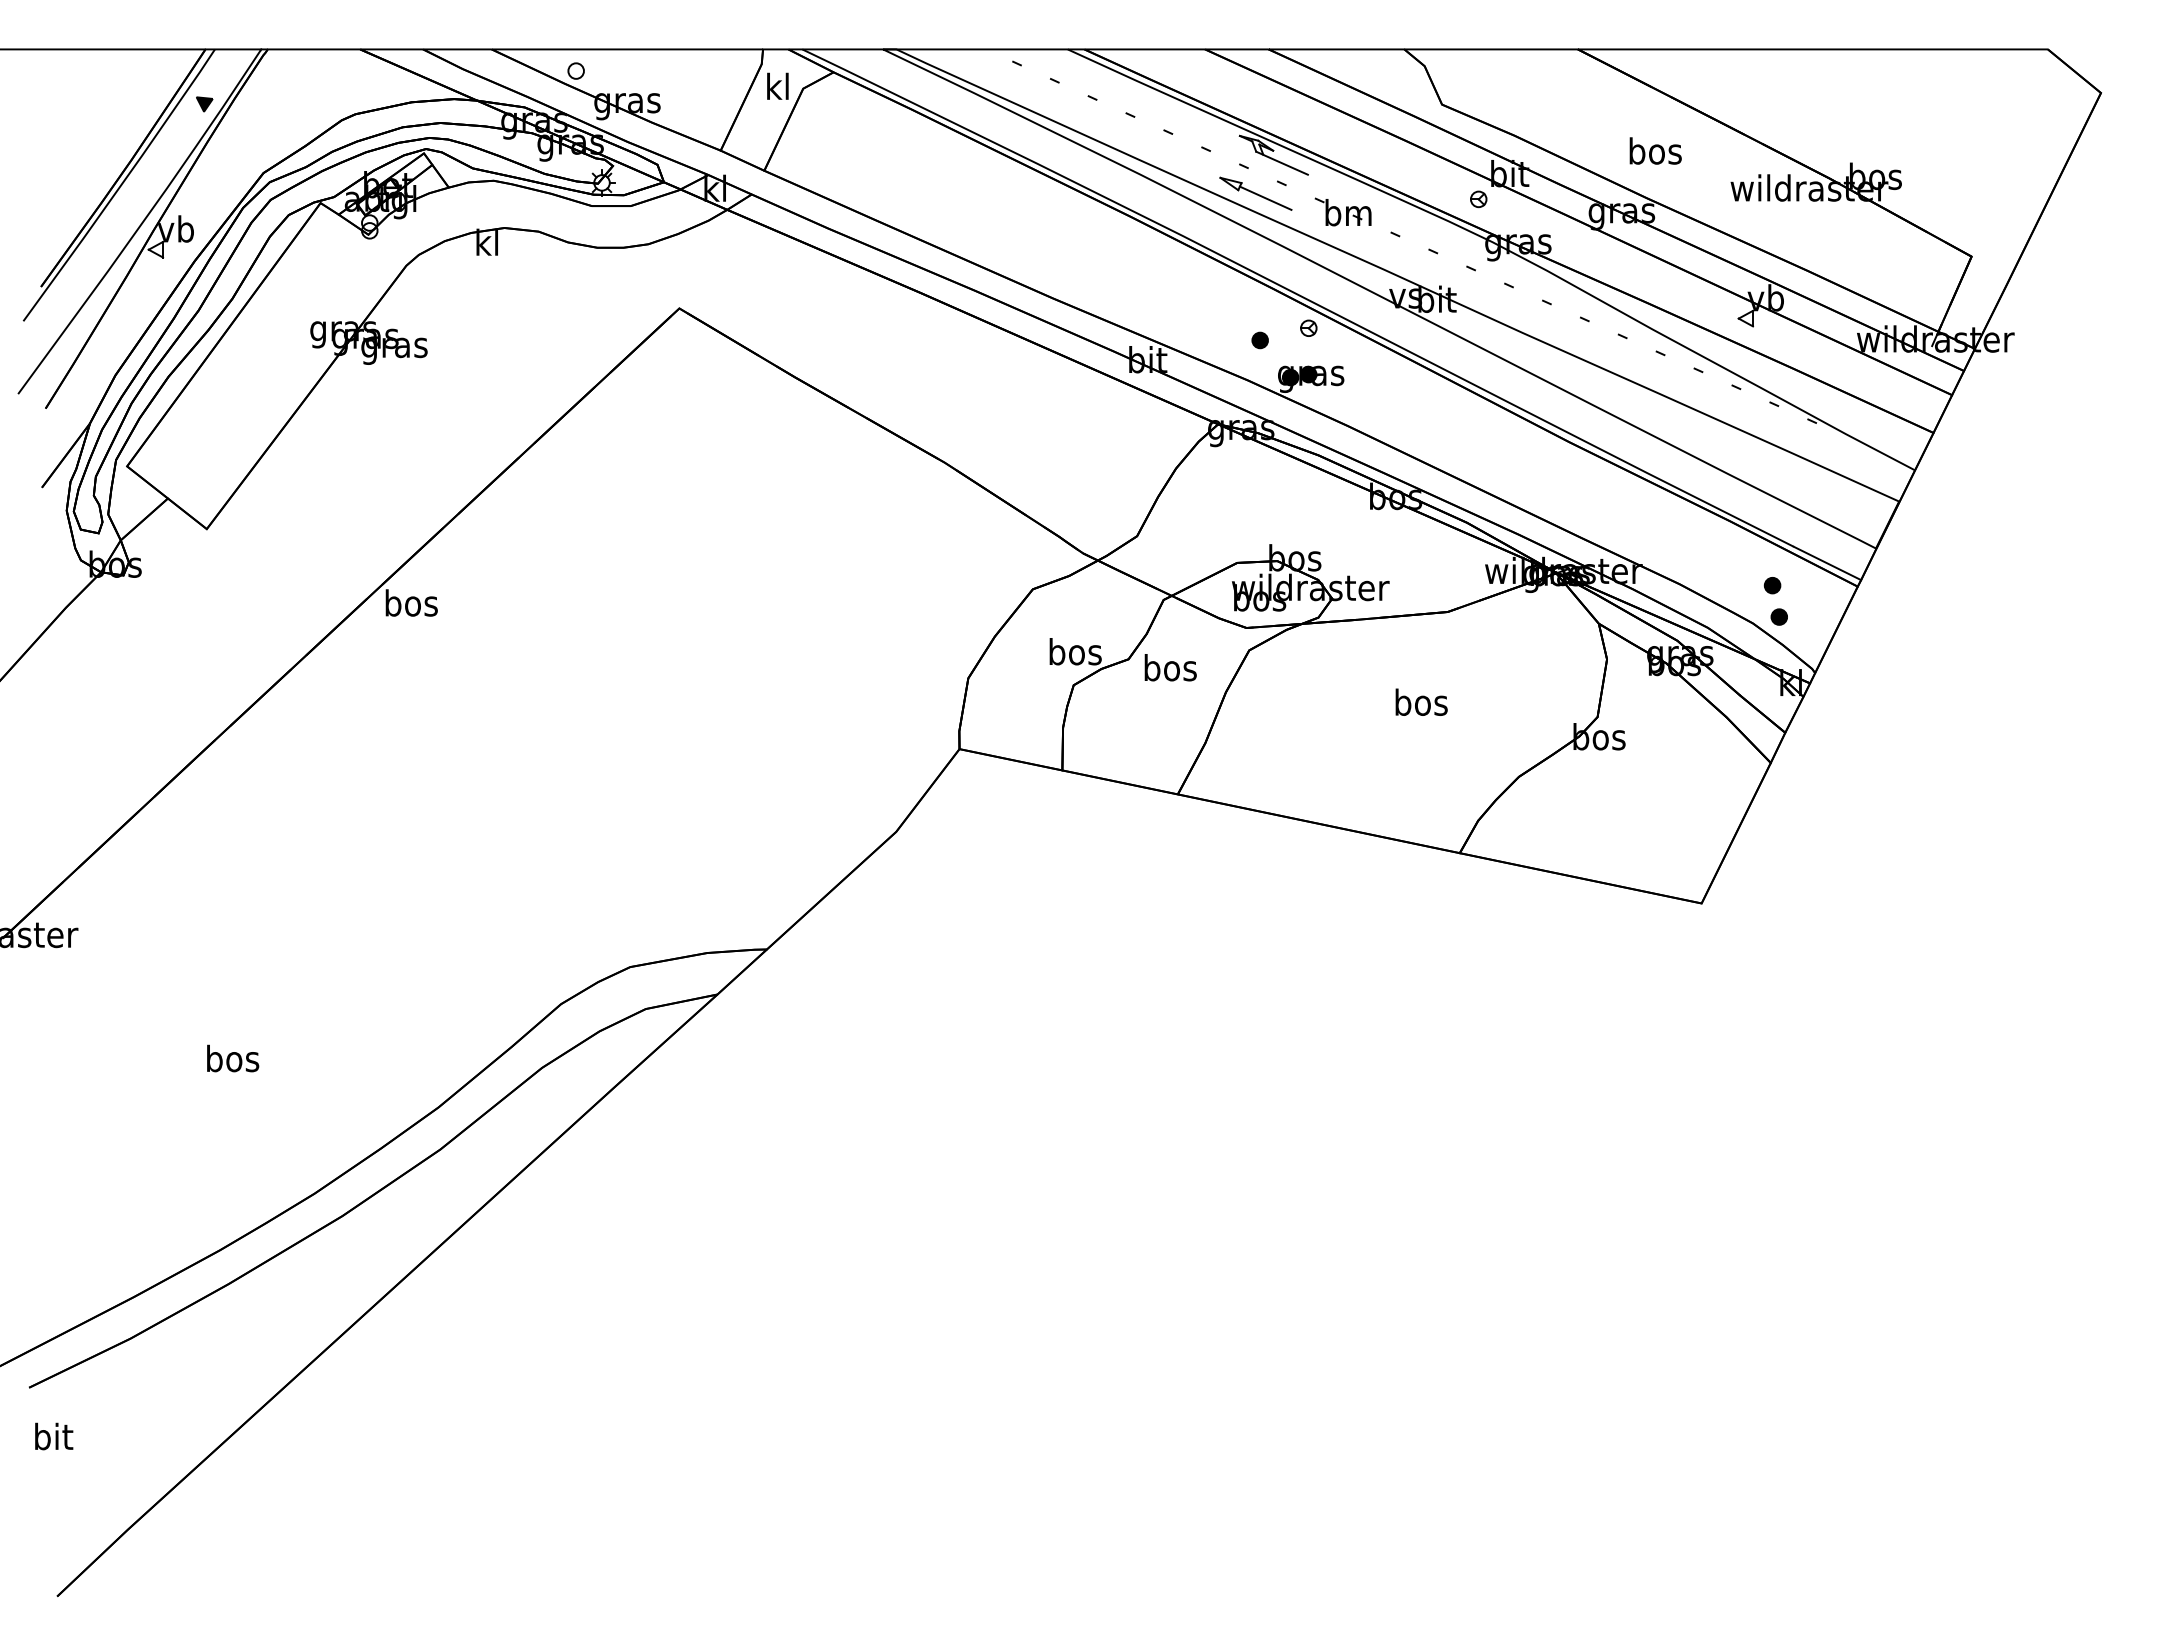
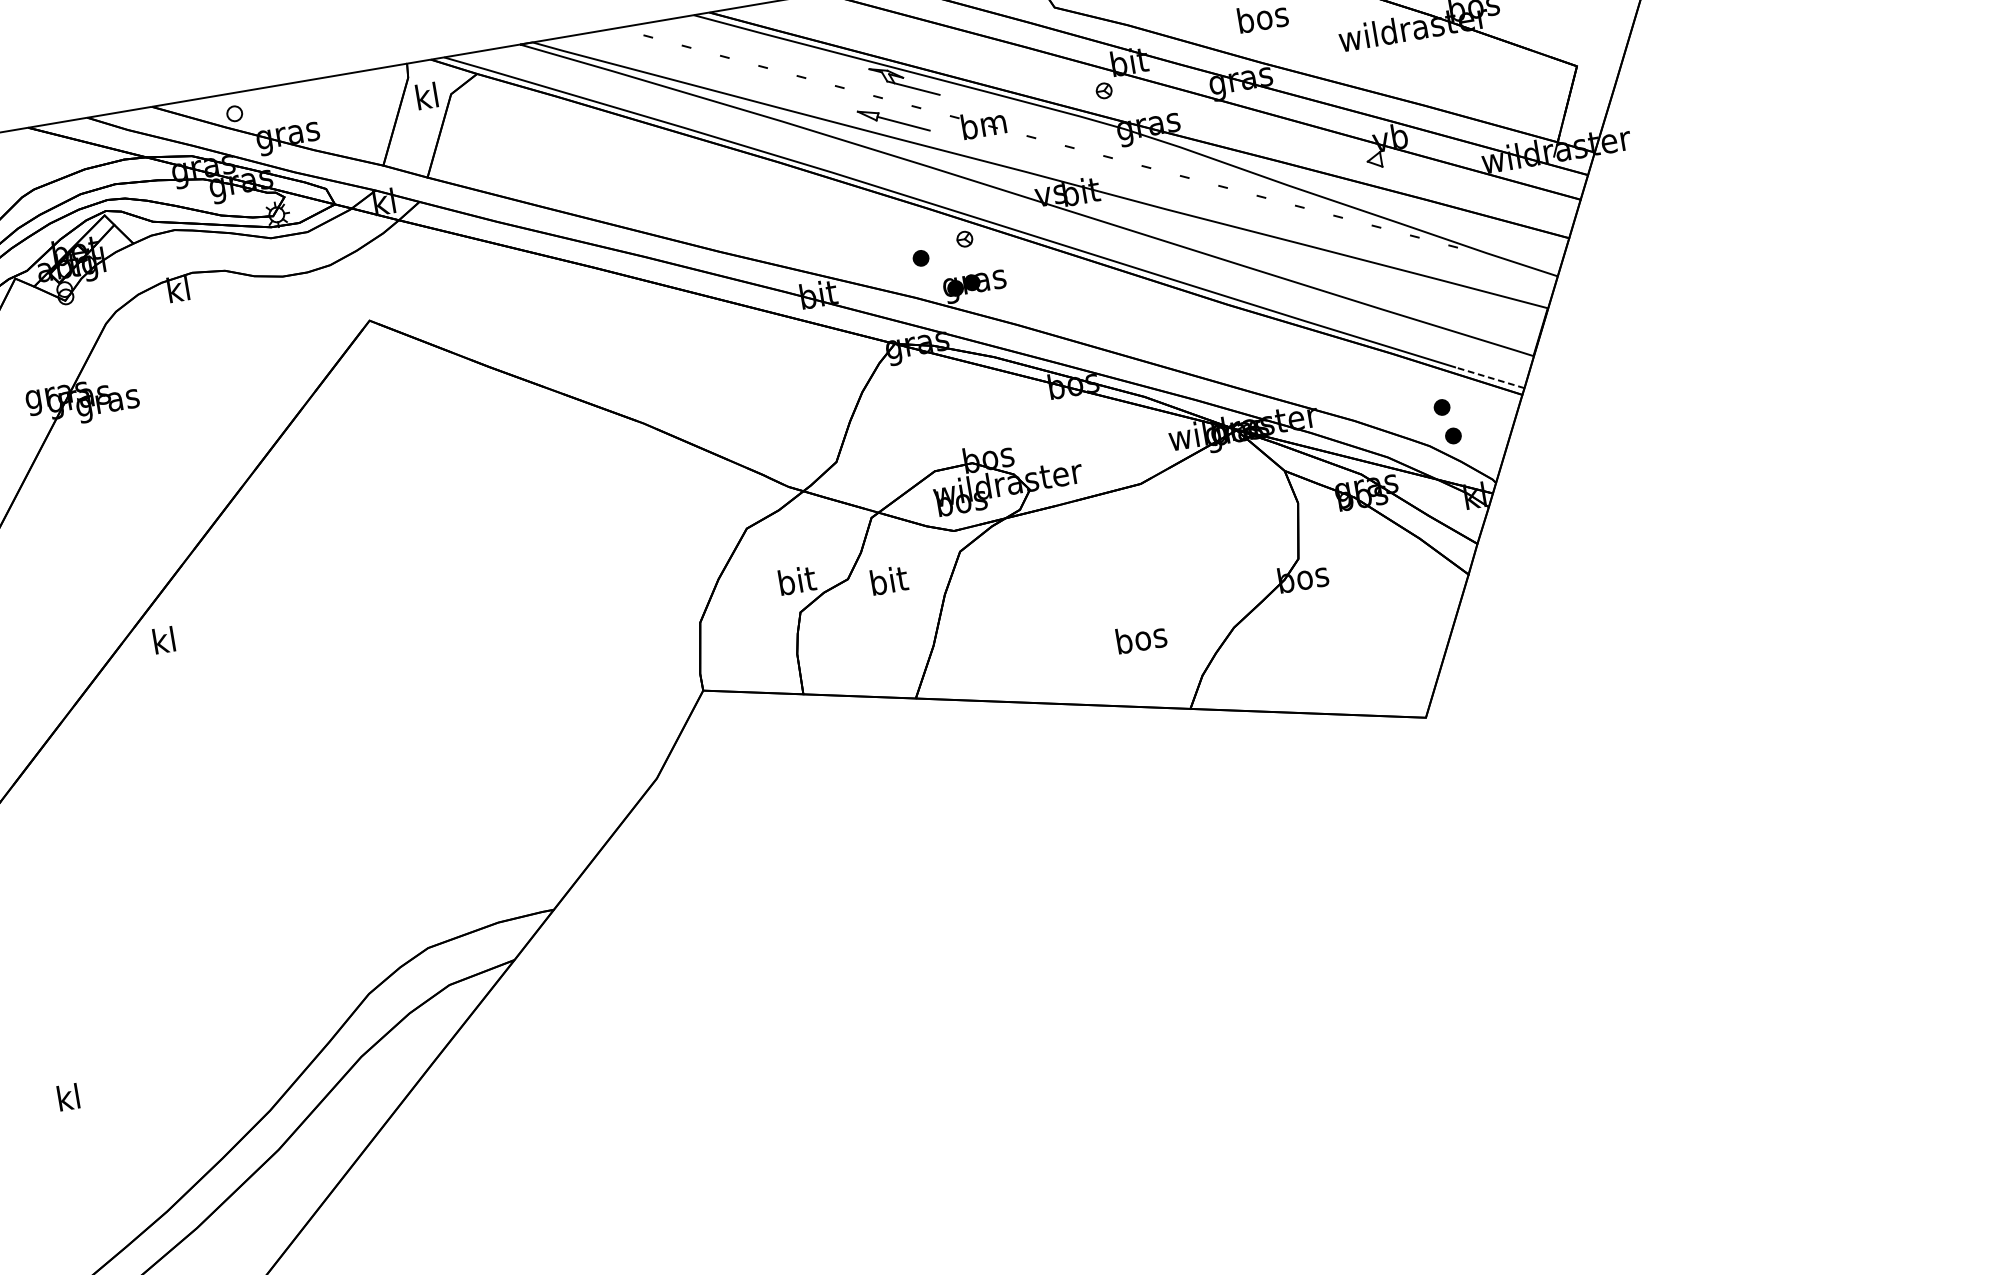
line: (1827, 563) -> (1490, 377), solid -> dashed
text: (411, 602) -> (164, 639), bos -> kl
text: (1075, 651) -> (796, 580), bos -> bit
text: (1170, 667) -> (888, 580), bos -> bit
text: (1421, 701) -> (1141, 637), moved
text: (233, 1058) -> (69, 1097), bos -> kl

